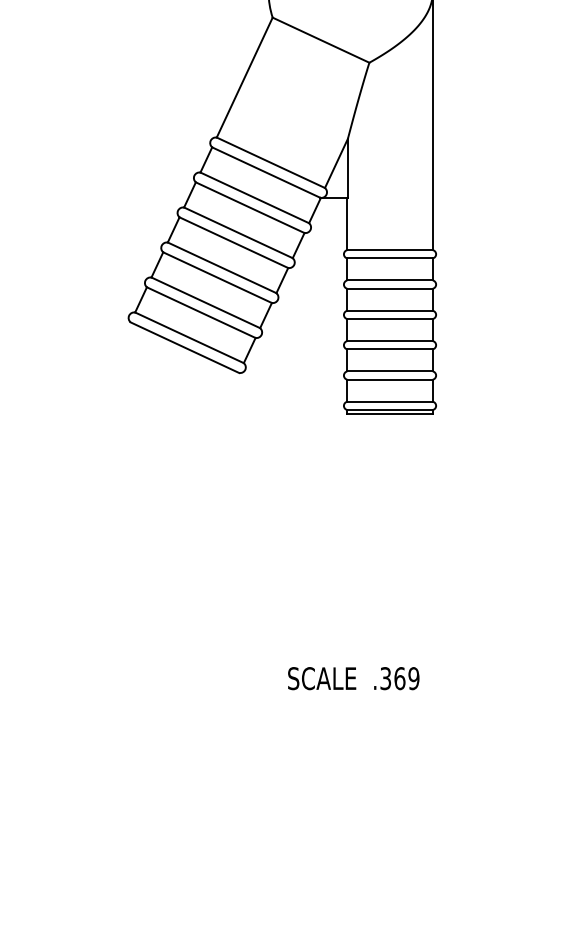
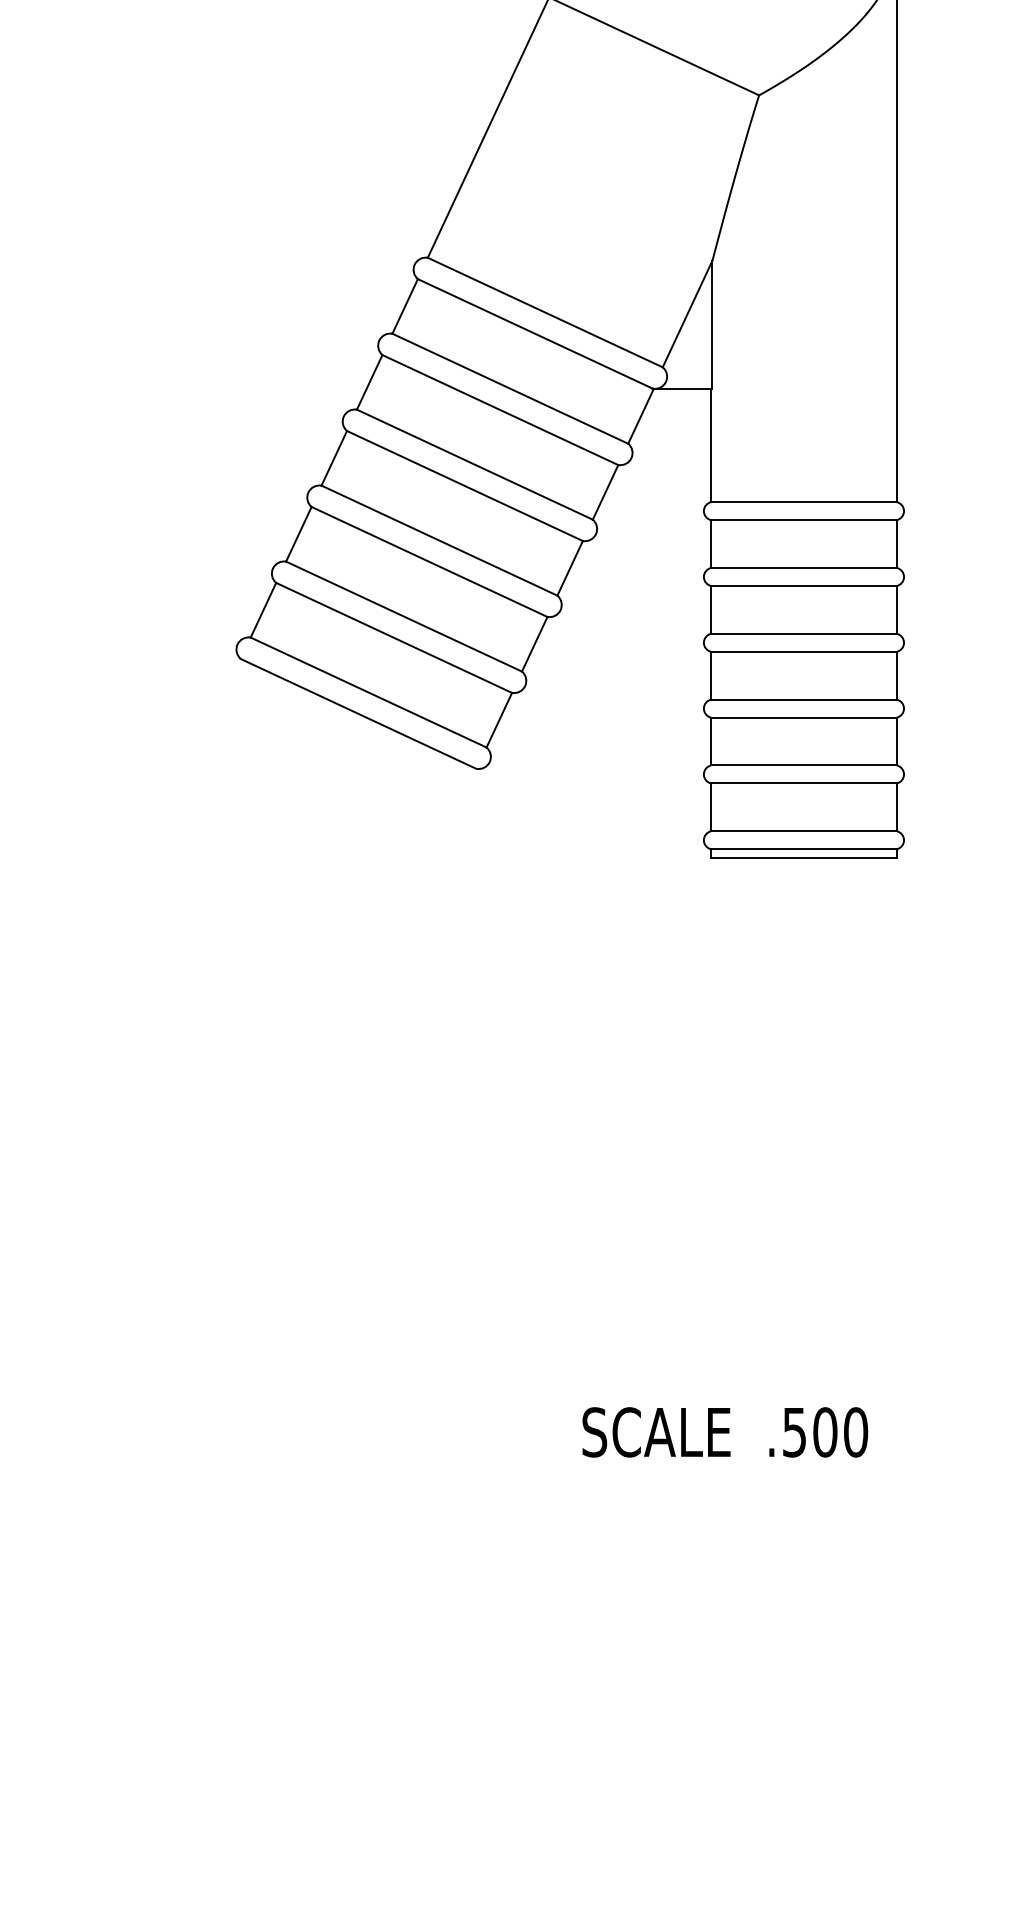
text: (400, 678) -> (826, 1432), .369 -> .500

